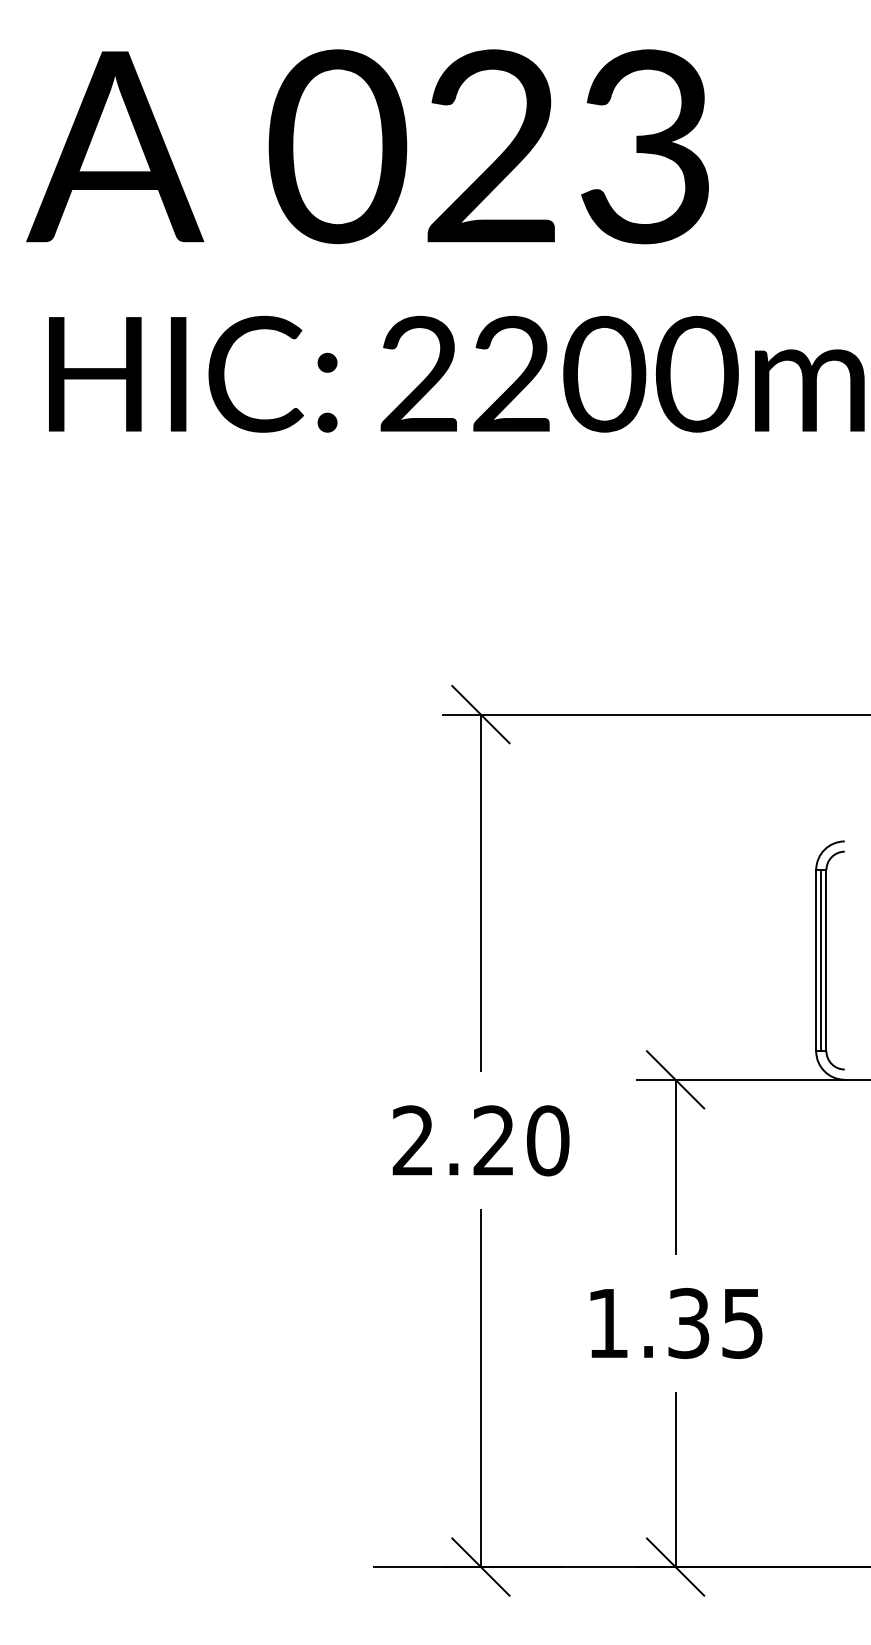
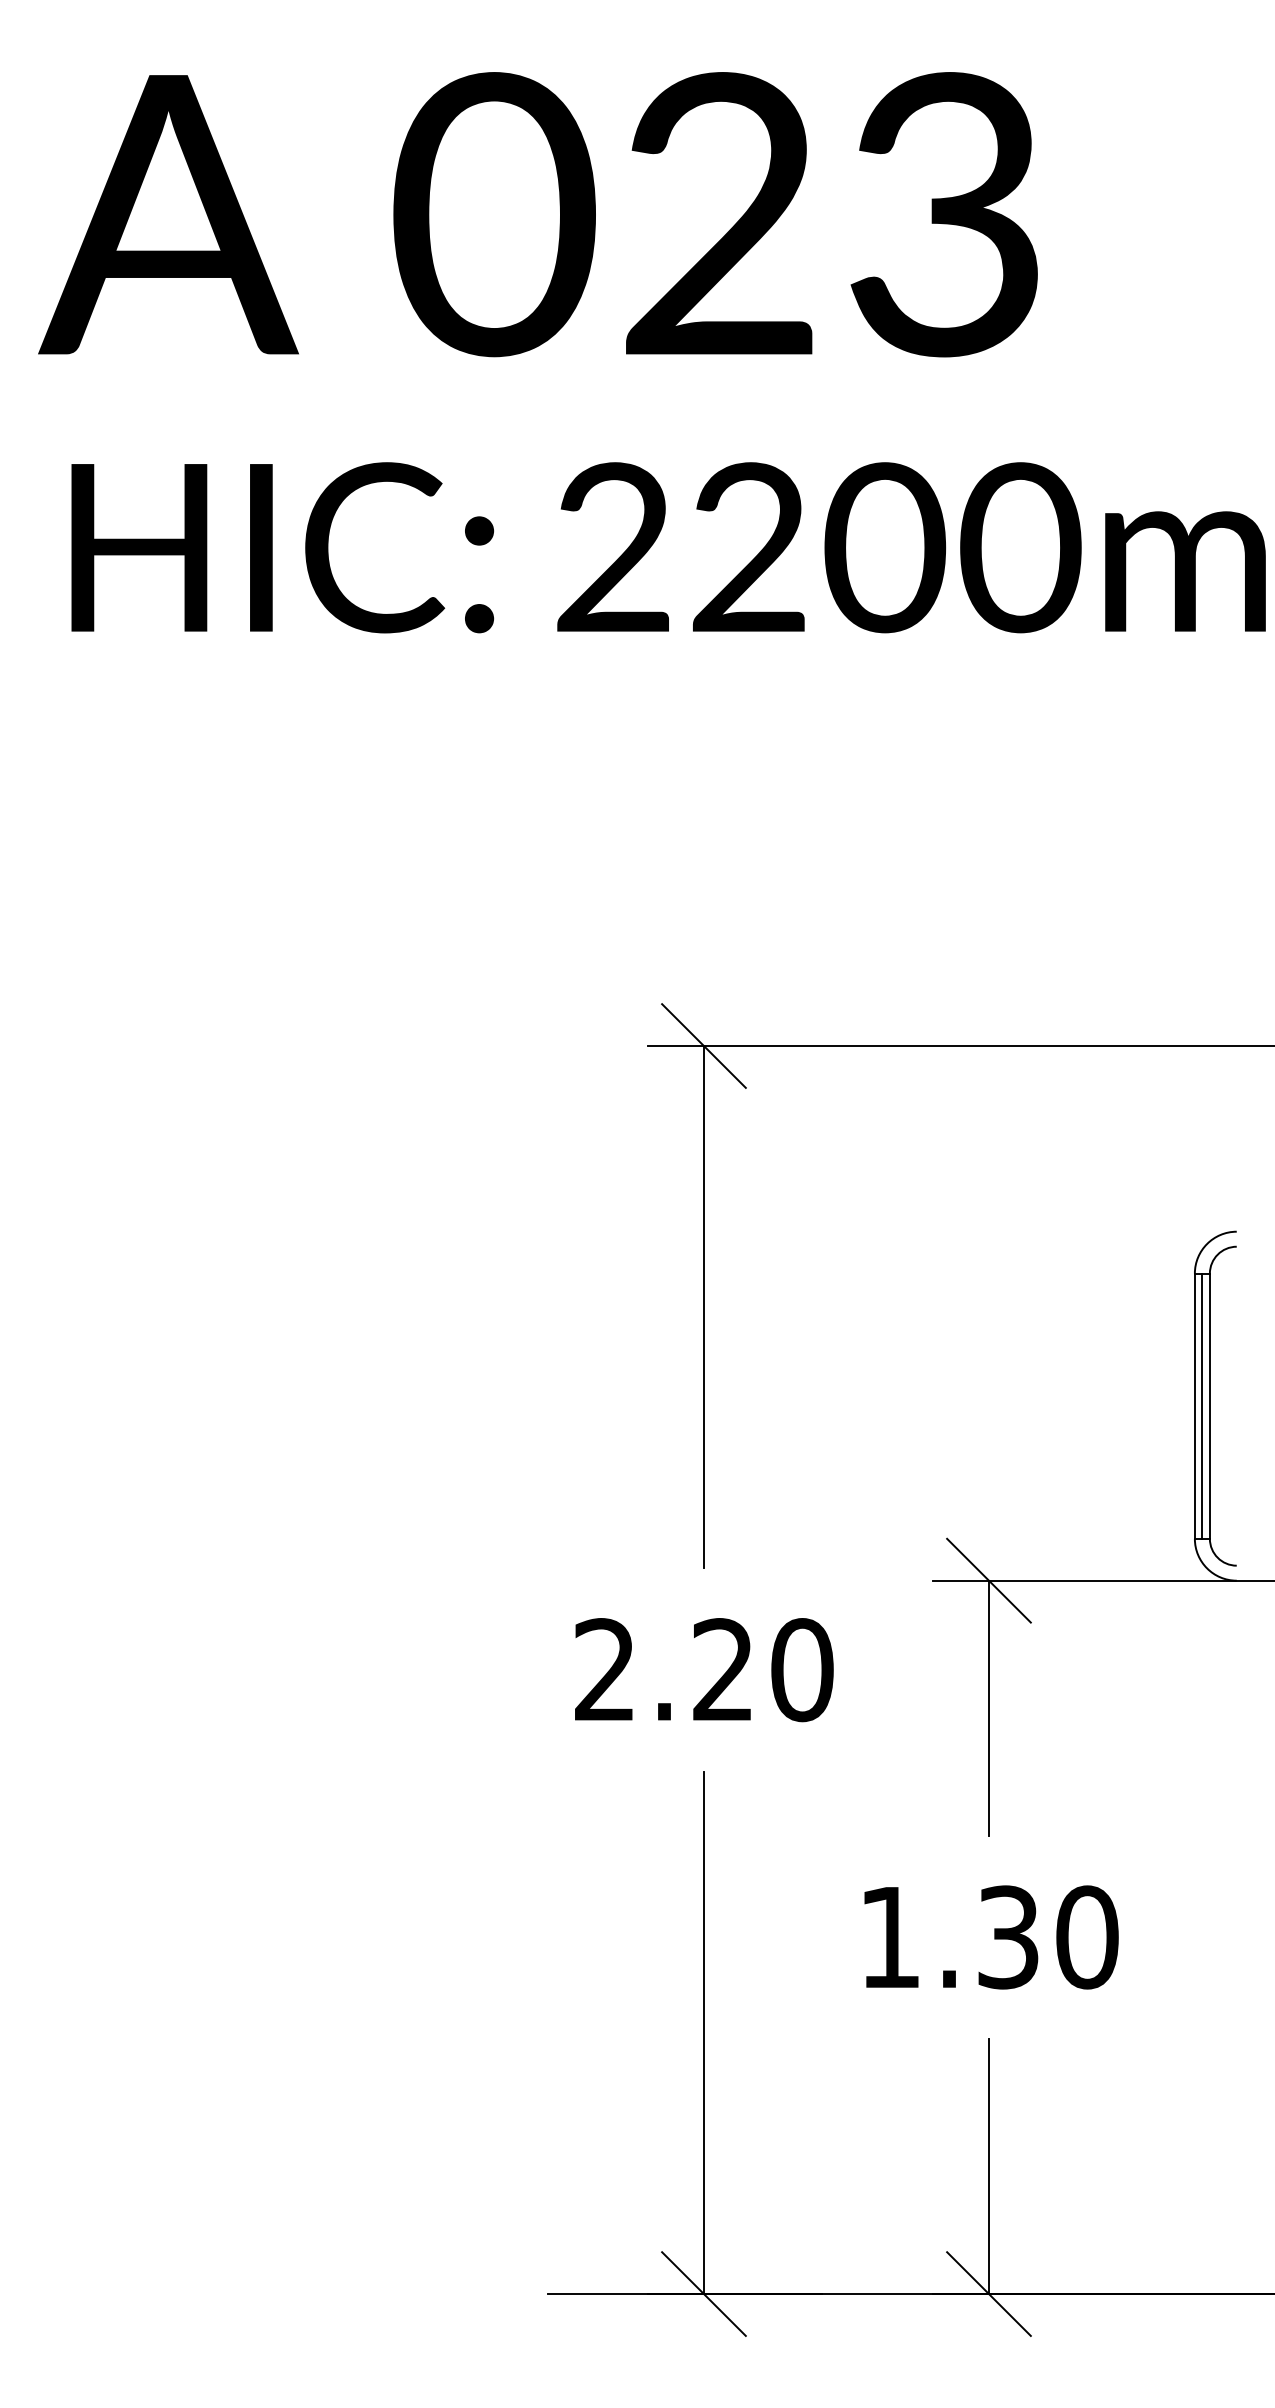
text: (742, 1322) -> (1086, 1936), 1.35 -> 1.30

